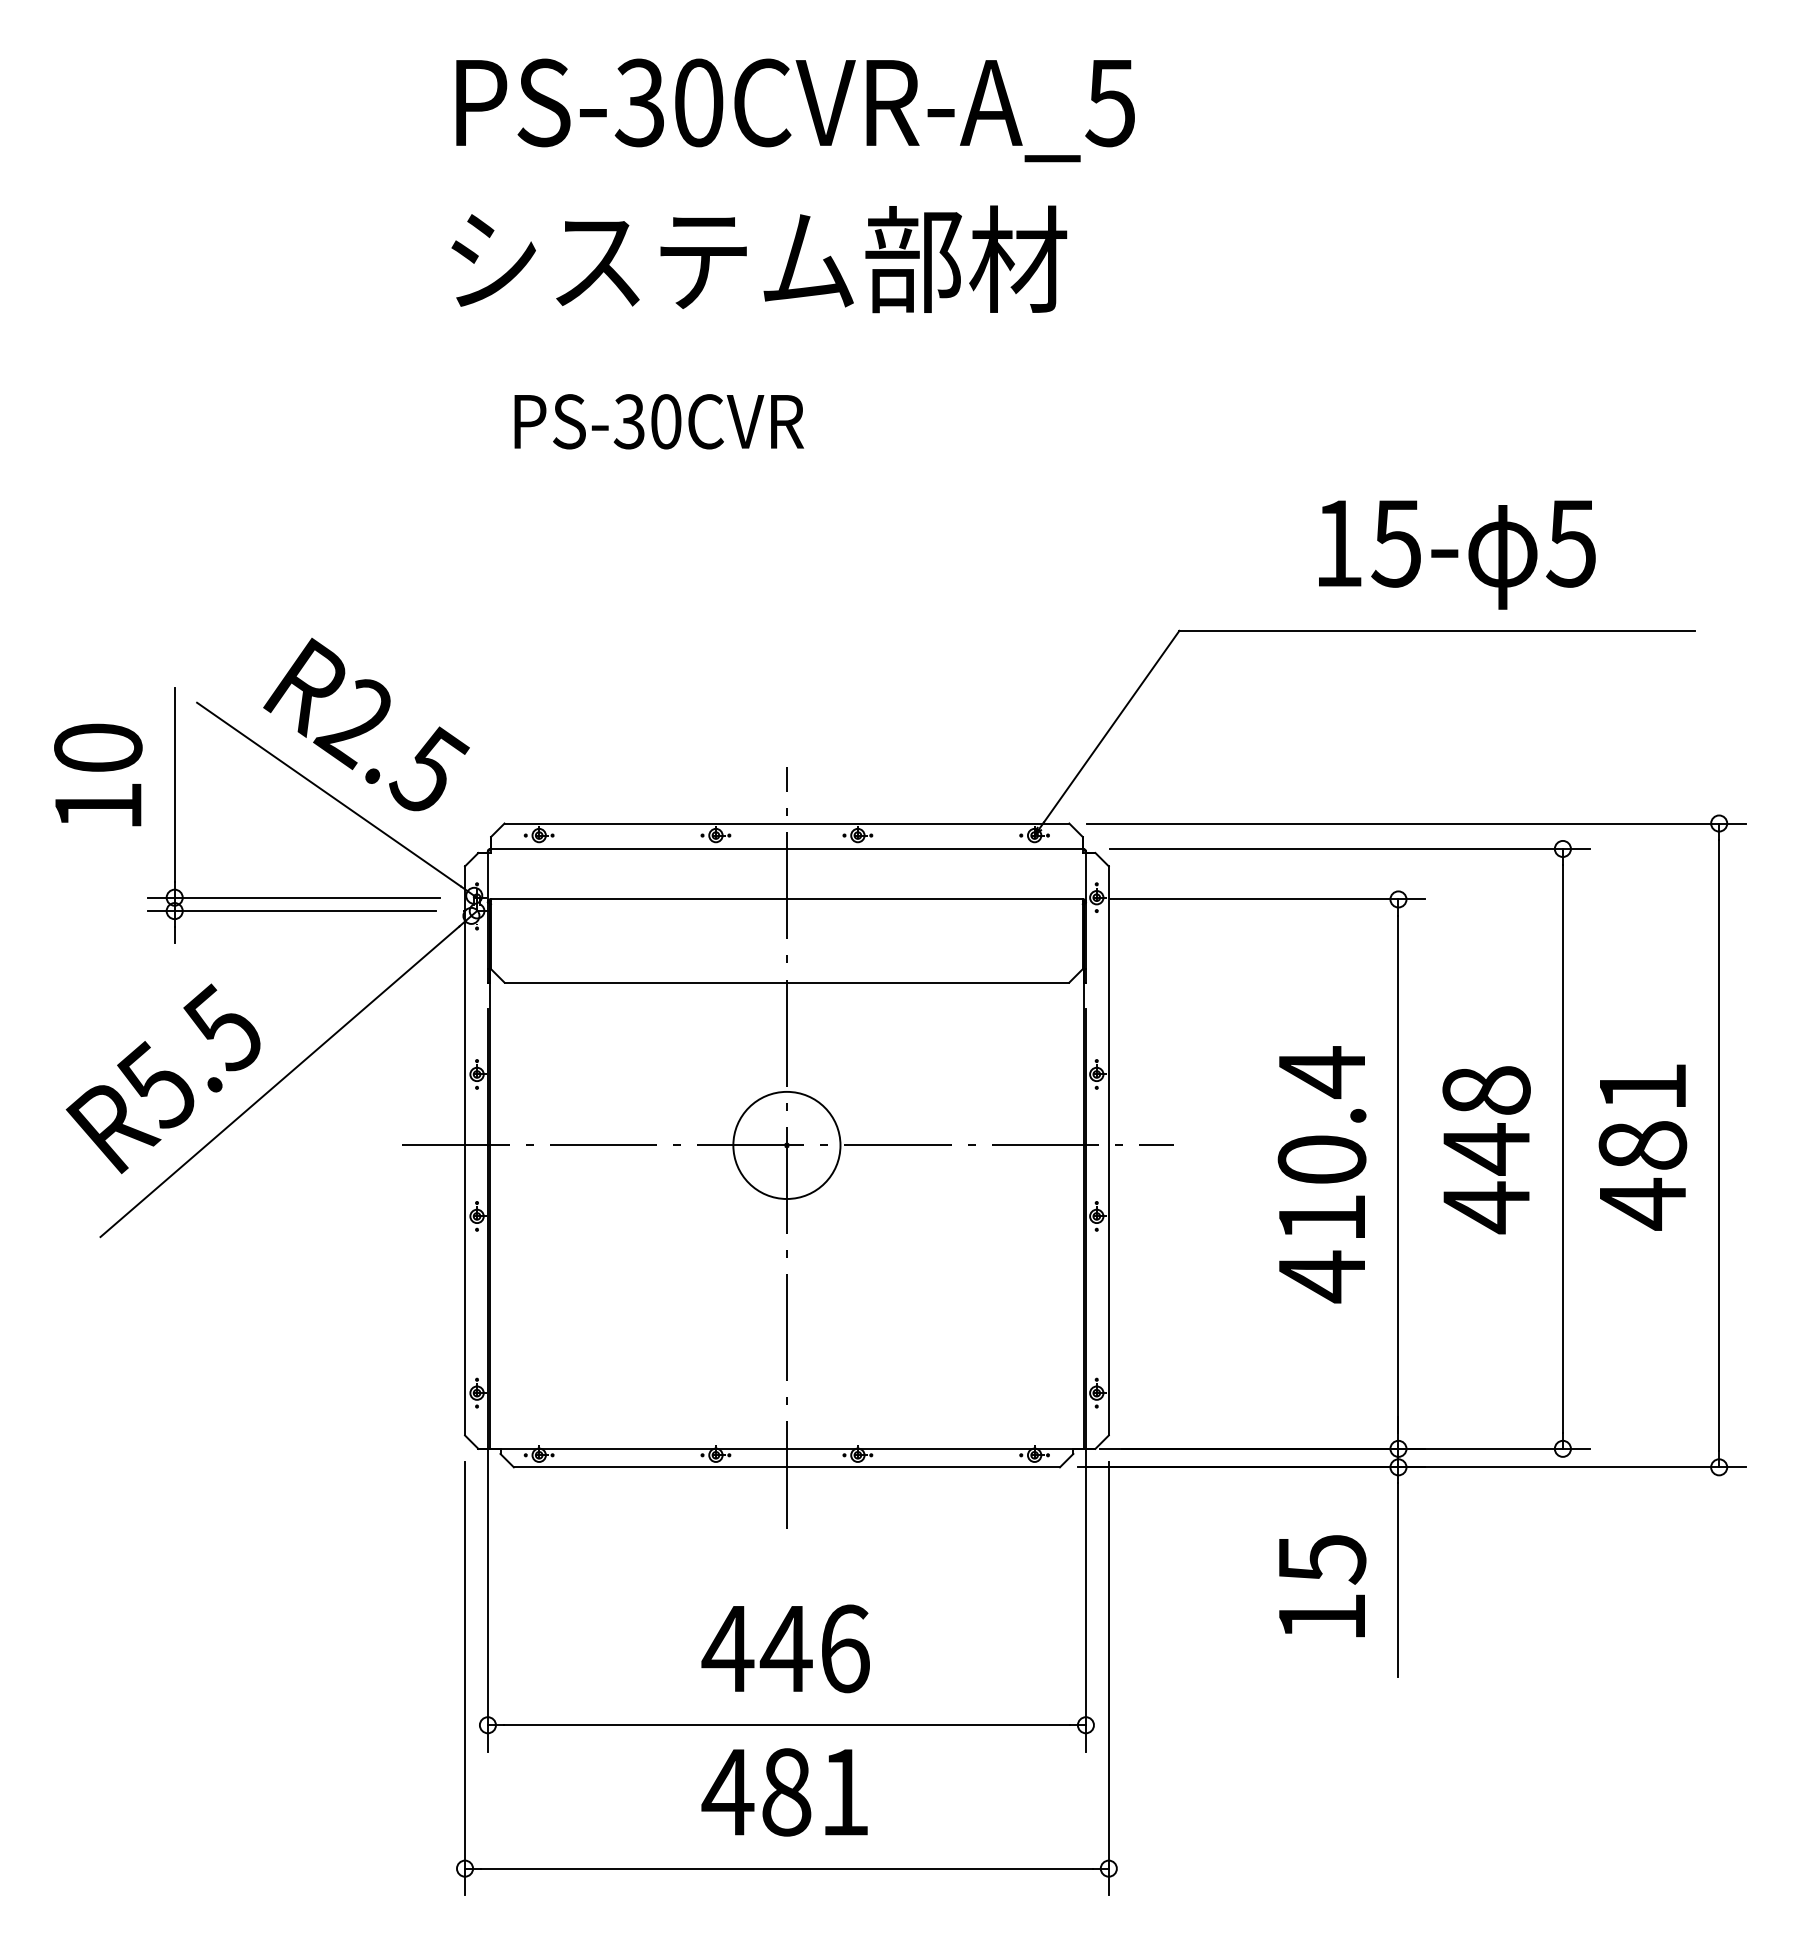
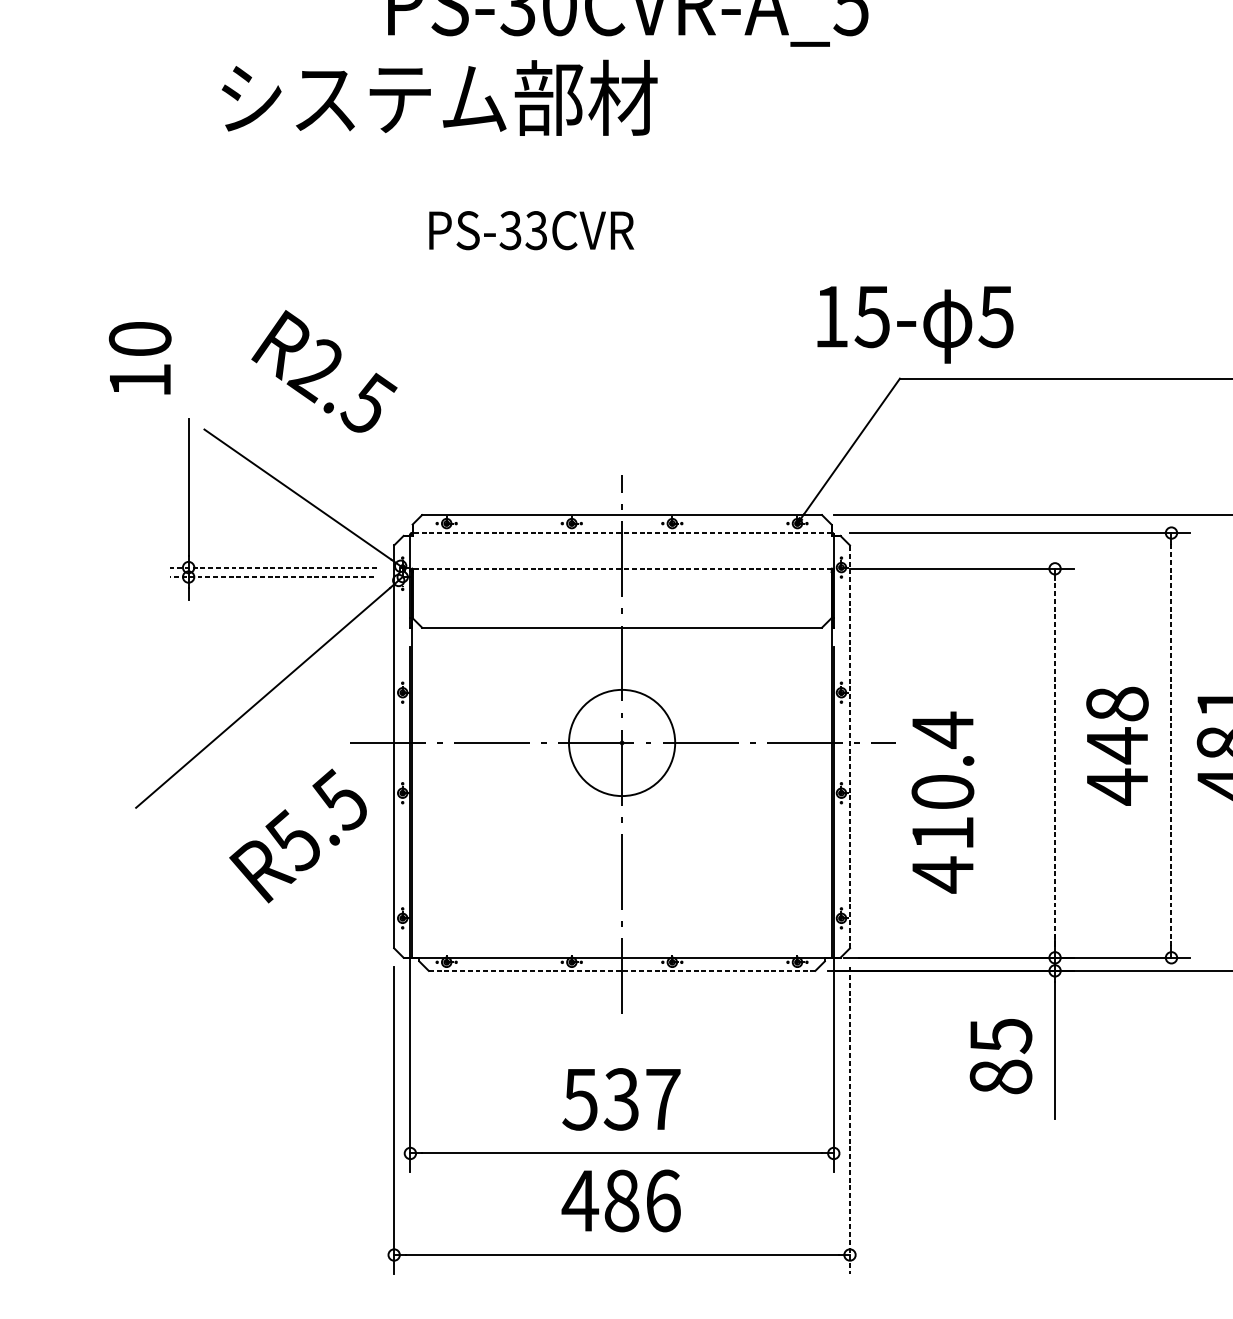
text: (759, 259) -> (439, 98), moved
text: (665, 421) -> (536, 230), PS-30CVR -> PS-33CVR
text: (1457, 554) -> (915, 324), moved
text: (366, 724) -> (324, 371), moved
text: (98, 774) -> (140, 357), moved
line: (786, 848) -> (621, 532), solid -> dashed
line: (293, 897) -> (272, 567), solid -> dashed
line: (786, 899) -> (621, 568), solid -> dashed
line: (291, 911) -> (271, 577), solid -> dashed
text: (162, 1078) -> (297, 835), moved
circle: (786, 1145) -> (621, 743), size x1.4
line: (1562, 1148) -> (1171, 745), solid -> dashed
line: (1108, 1150) -> (849, 746), solid -> dashed
text: (1321, 1174) -> (942, 802), moved
line: (1398, 1174) -> (1055, 763), solid -> dashed
line: (787, 1467) -> (622, 970), solid -> dashed
text: (1322, 1616) -> (1001, 1076), 15 -> 85
text: (785, 1648) -> (621, 1099), 446 -> 537
line: (1108, 1678) -> (849, 1120), solid -> dashed
text: (845, 1792) -> (663, 1201), 481 -> 486

